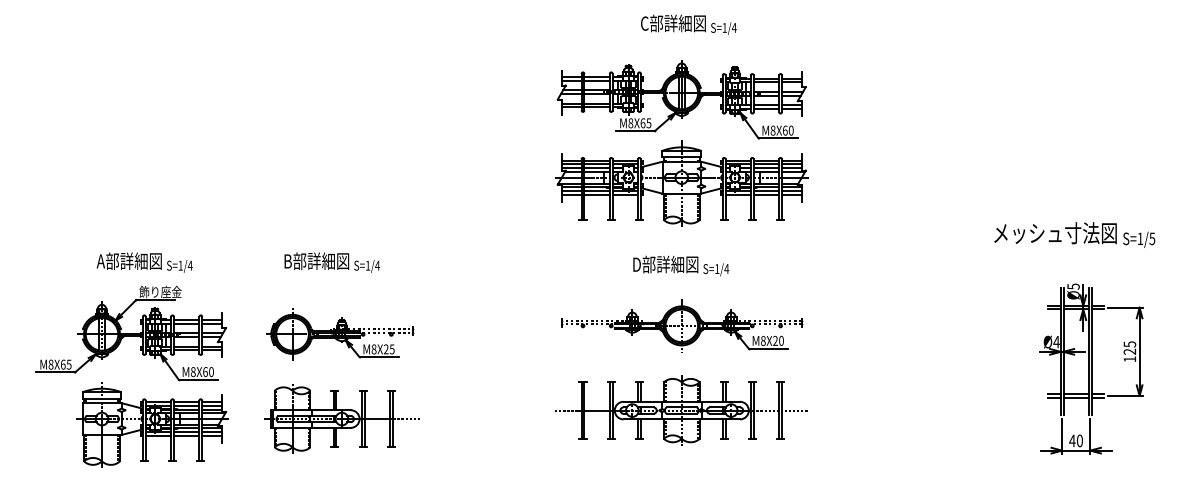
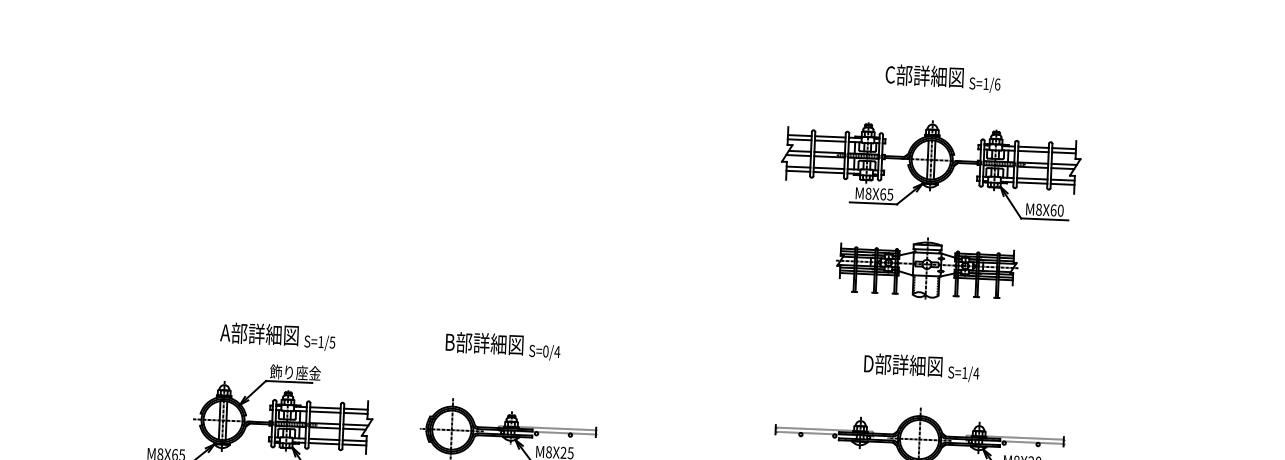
text: (733, 27) -> (996, 83), S=1/4 -> S=1/6
part: (681, 183) -> (926, 268), size x0.6
text: (189, 265) -> (331, 342), S=1/4 -> S=1/5
text: (367, 265) -> (545, 351), S=1/4 -> S=0/4

